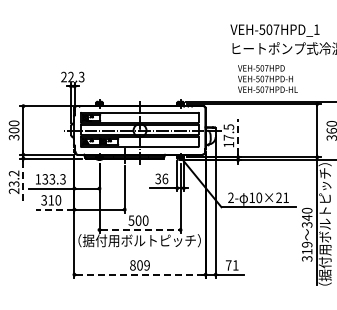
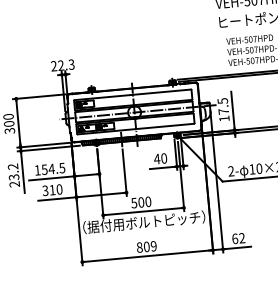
line: (238, 136) -> (233, 109), dashed -> solid
text: (161, 178) -> (160, 158), 36 -> 40
text: (53, 179) -> (52, 169), 133.3 -> 154.5
line: (23, 181) -> (23, 173), dashed -> solid
line: (54, 209) -> (56, 198), dashed -> solid
line: (140, 229) -> (144, 211), dashed -> solid
text: (232, 265) -> (238, 238), 71 -> 62
line: (140, 274) -> (148, 255), dashed -> solid

